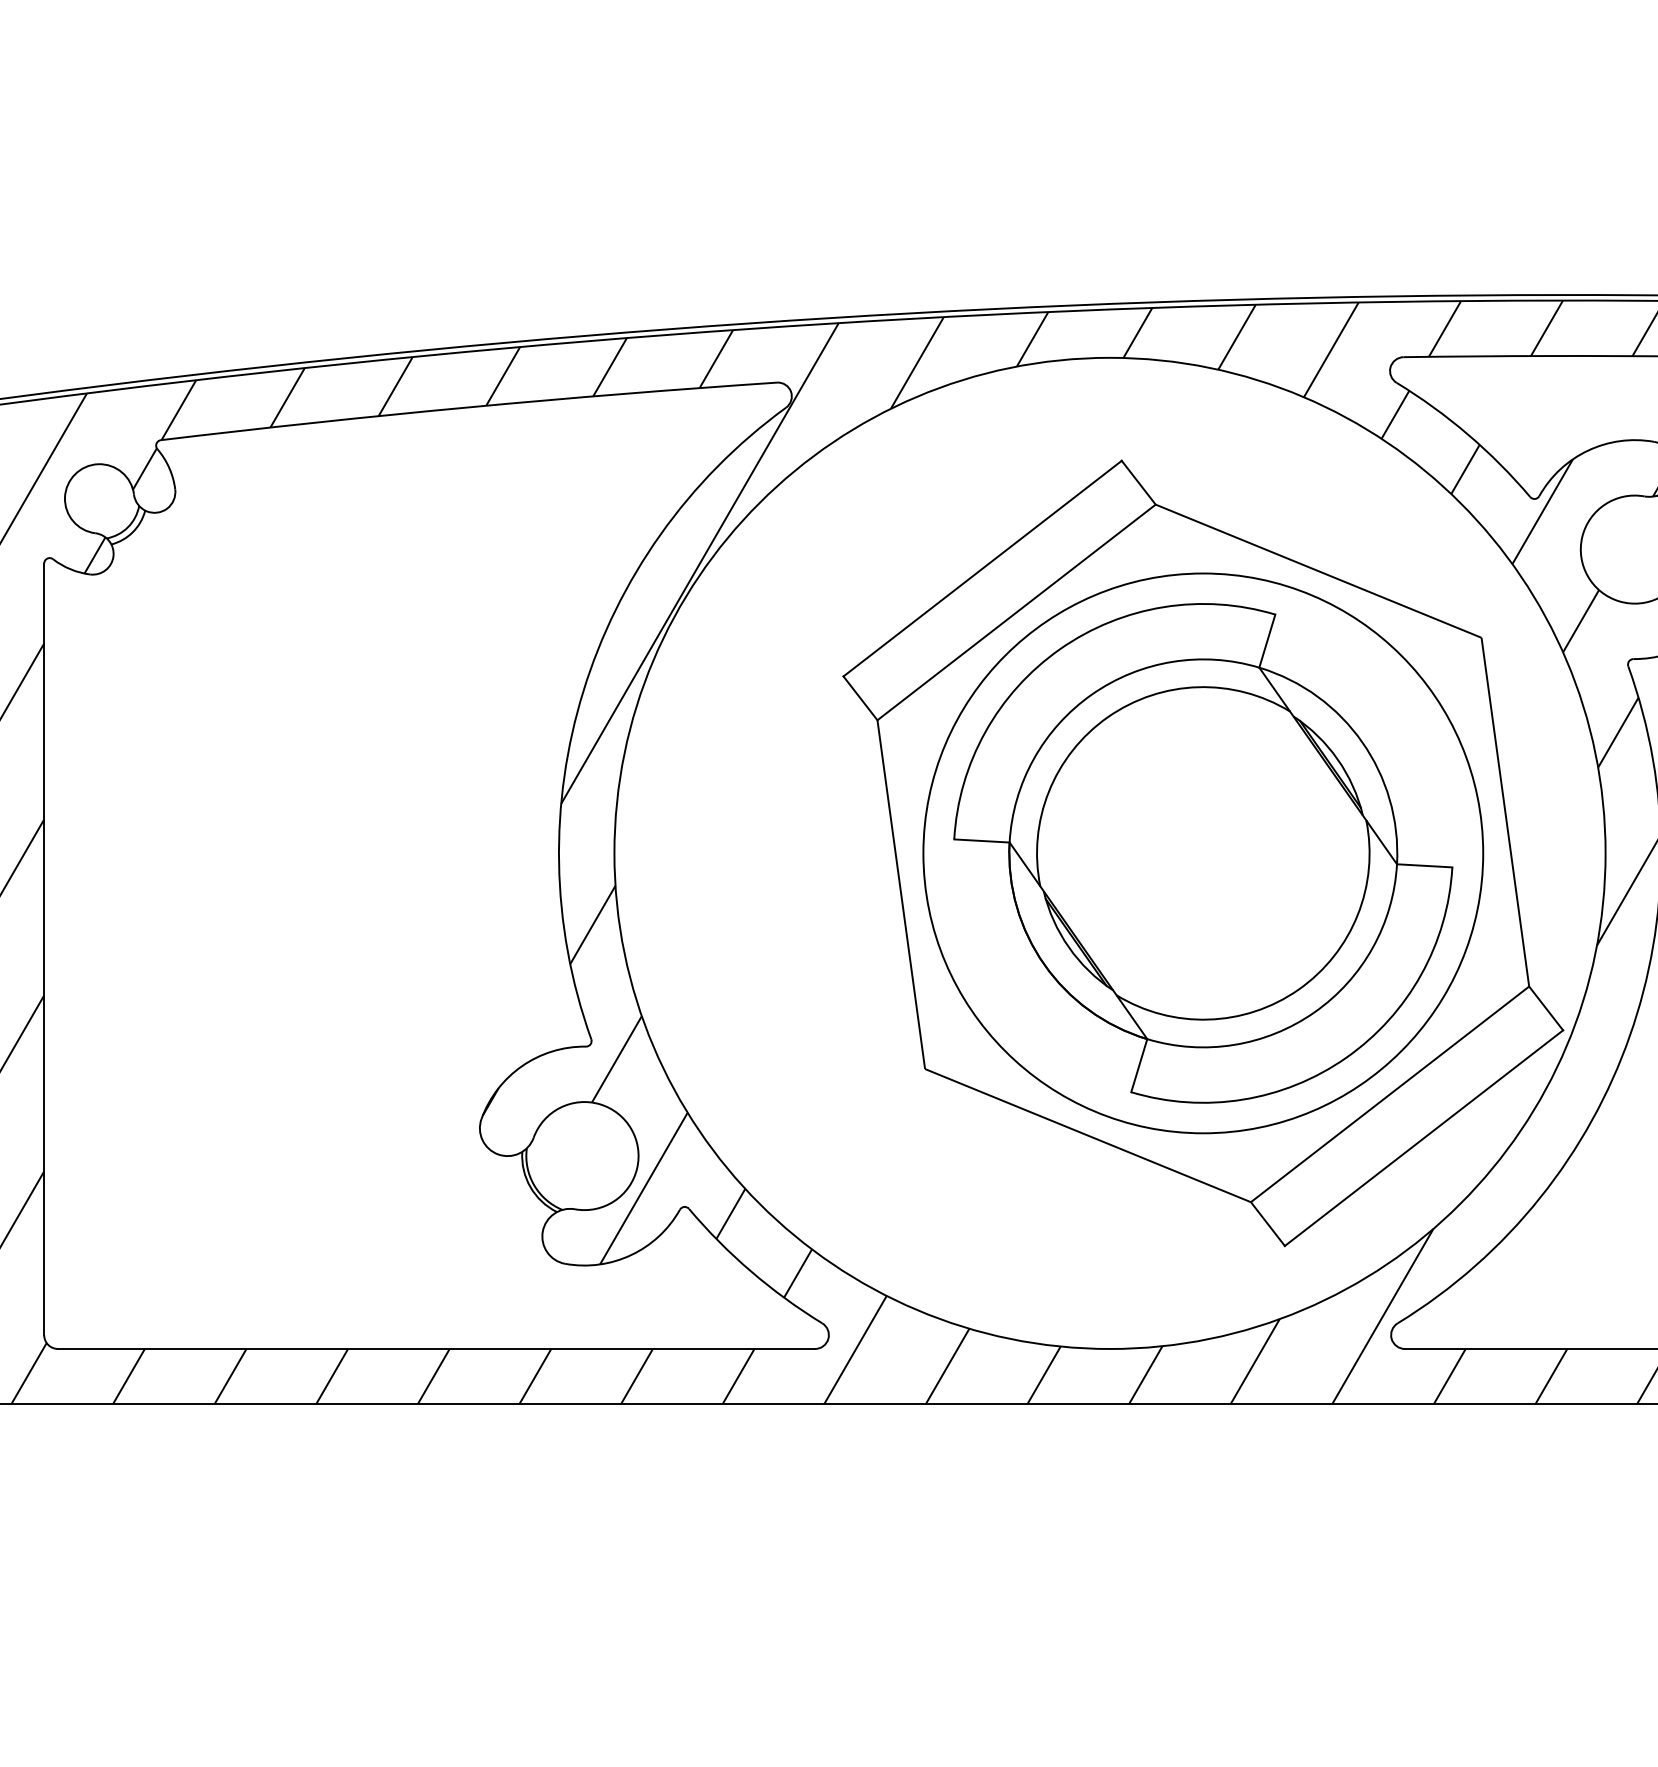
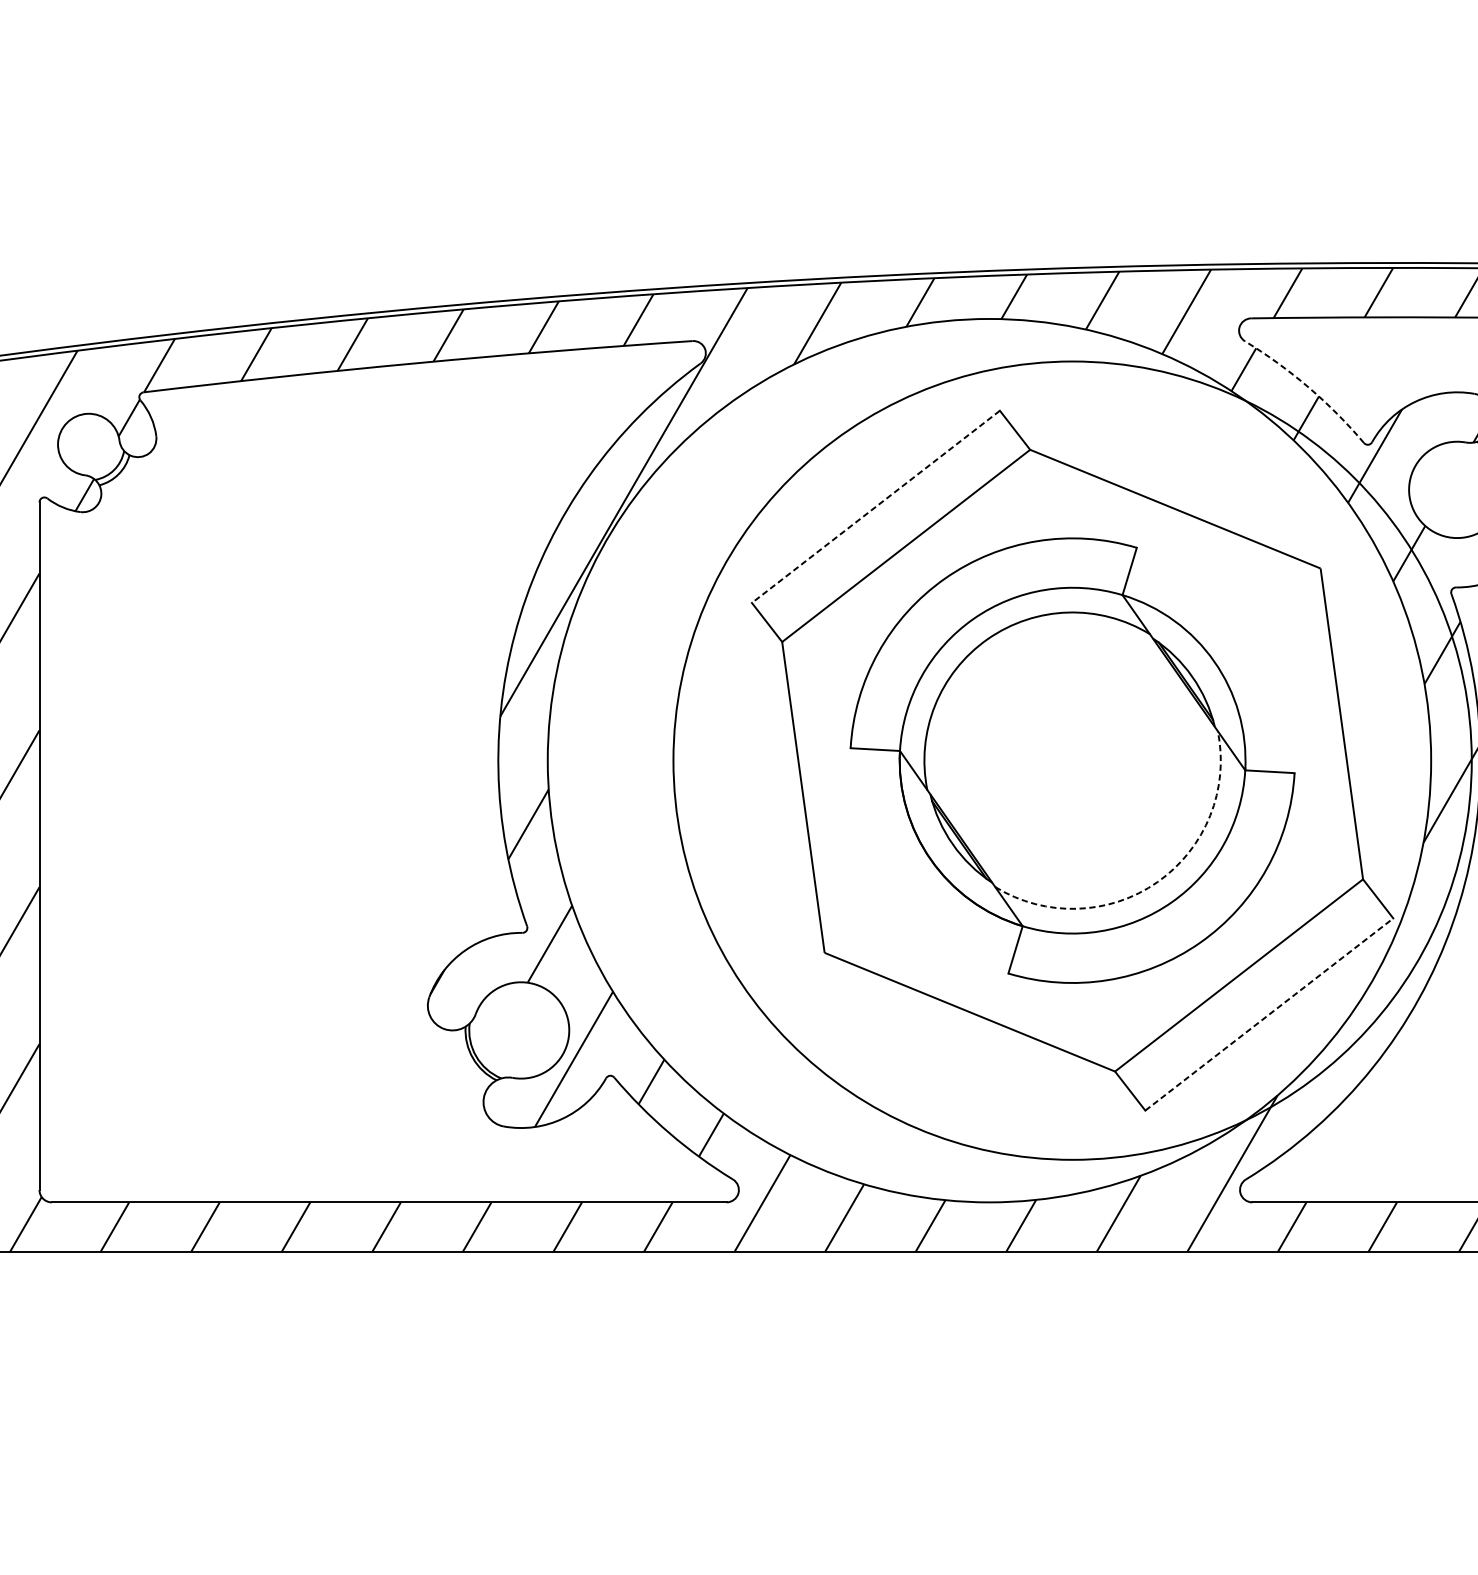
arc: (1468, 434) -> (1308, 387), solid -> dashed
line: (982, 568) -> (875, 506), solid -> dashed
circle: (1203, 853) -> (1072, 760), size x1.6
arc: (1298, 989) -> (1157, 881), solid -> dashed
line: (1424, 1137) -> (1269, 1013), solid -> dashed

